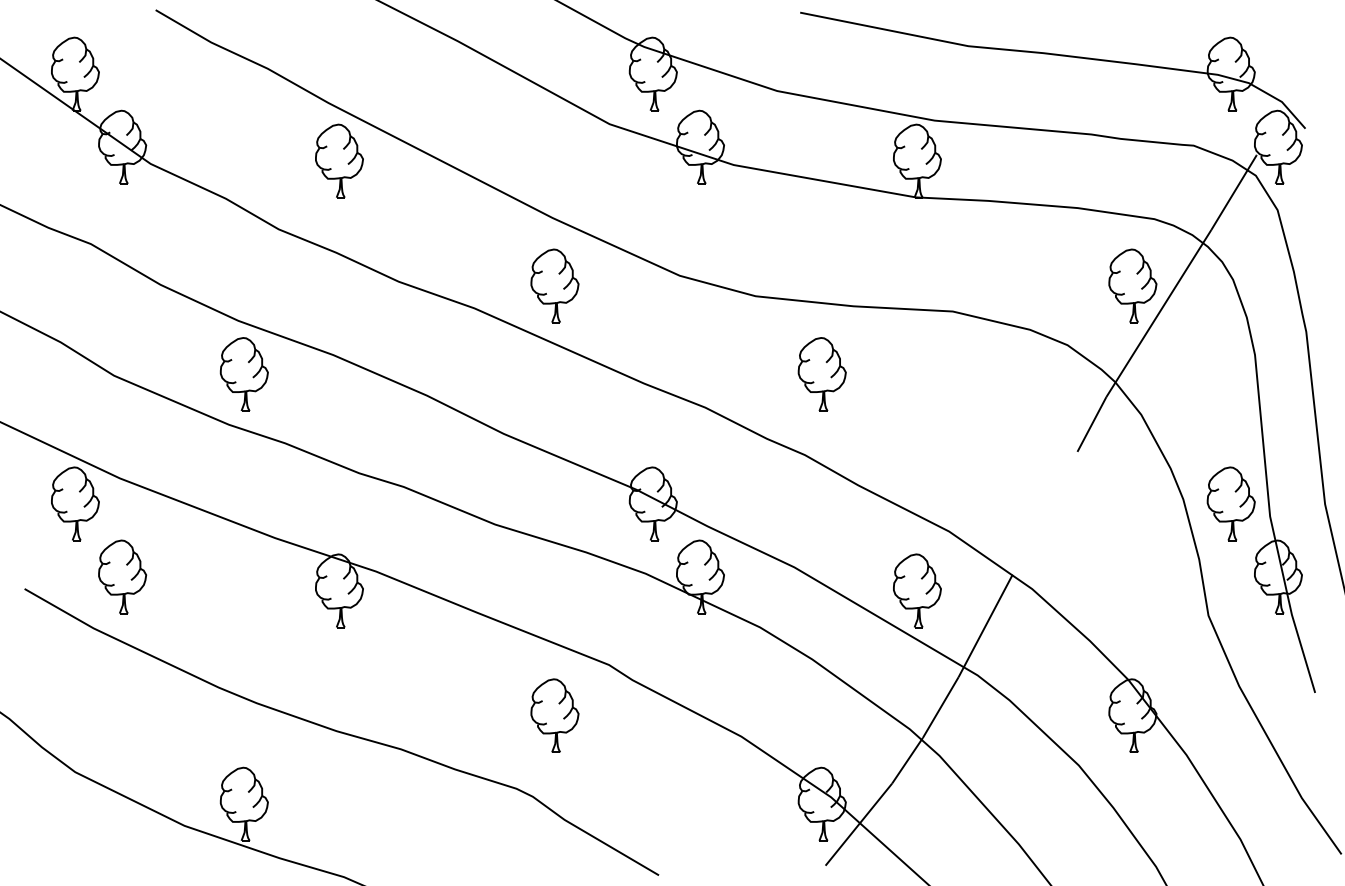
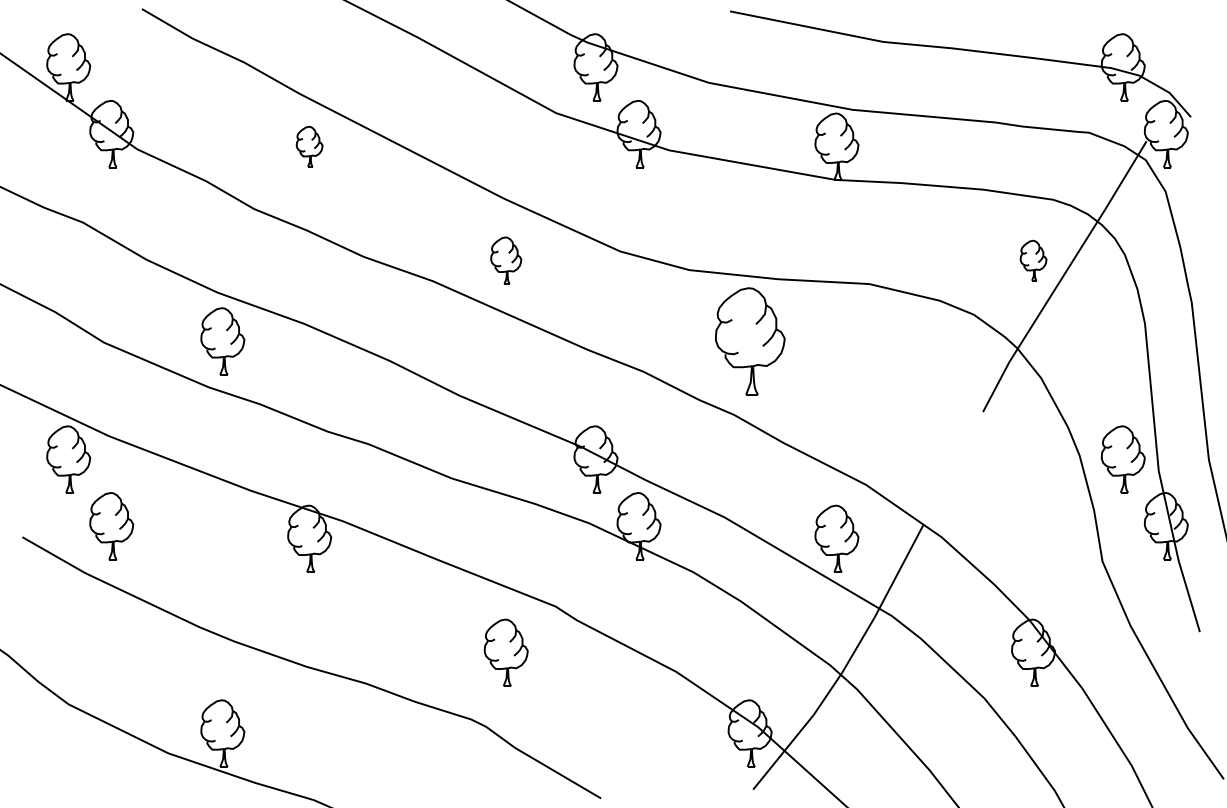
part: (339, 160) -> (309, 146), size x0.6
part: (554, 285) -> (505, 260), size x0.7
part: (1132, 285) -> (1033, 260), size x0.6
part: (821, 374) -> (749, 341), size x1.6

